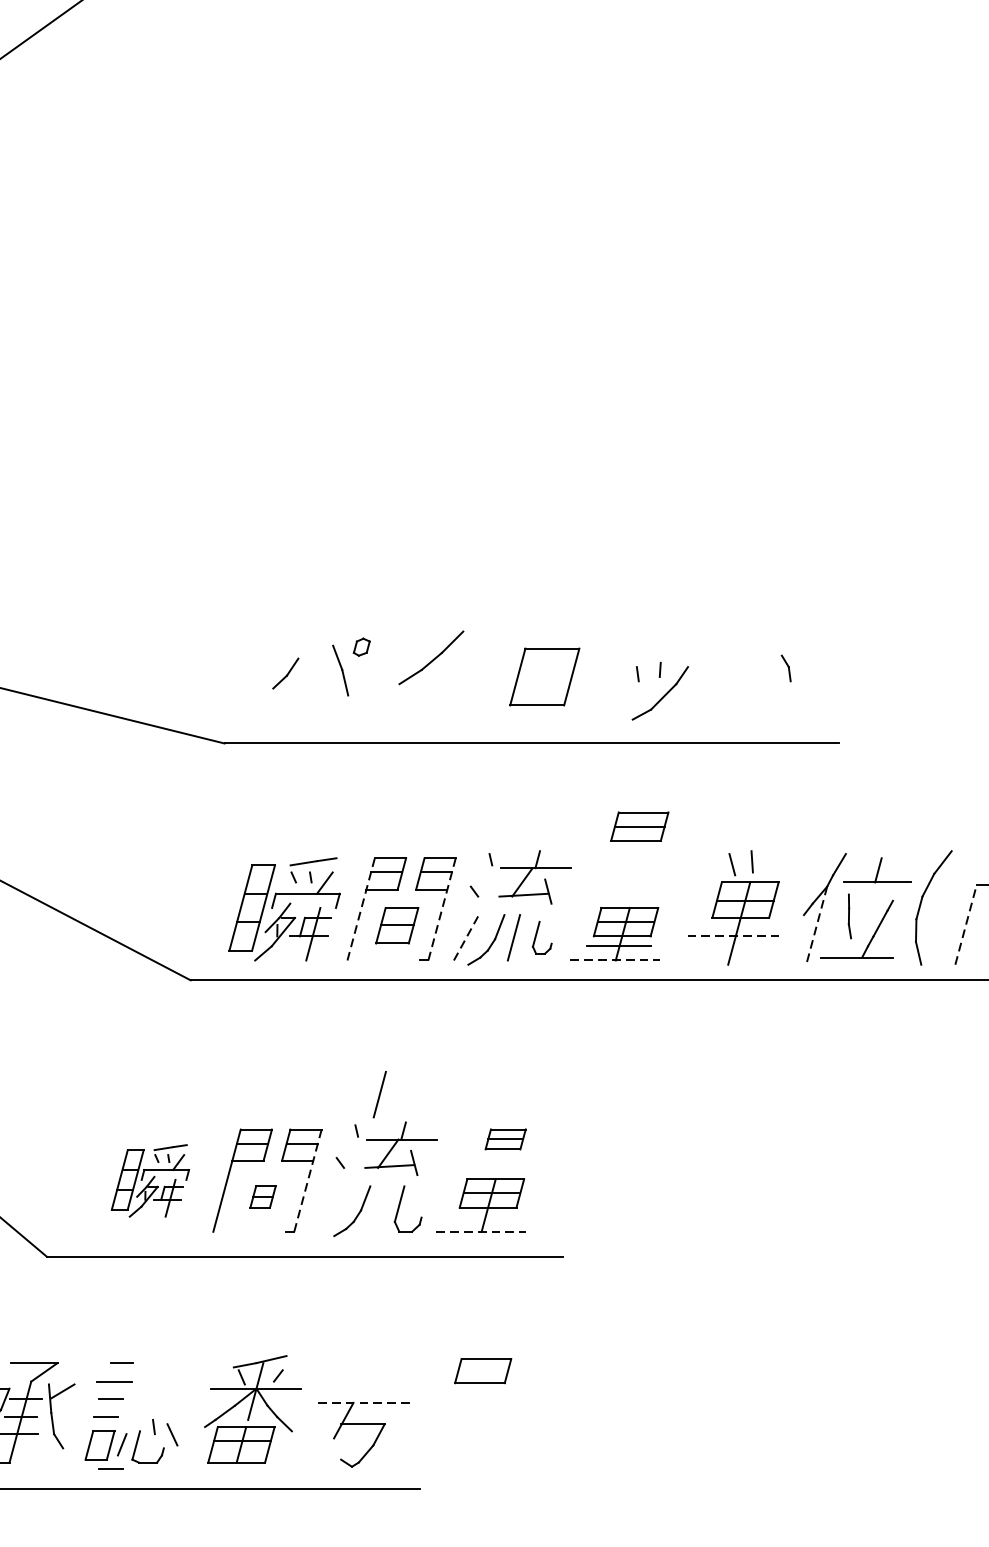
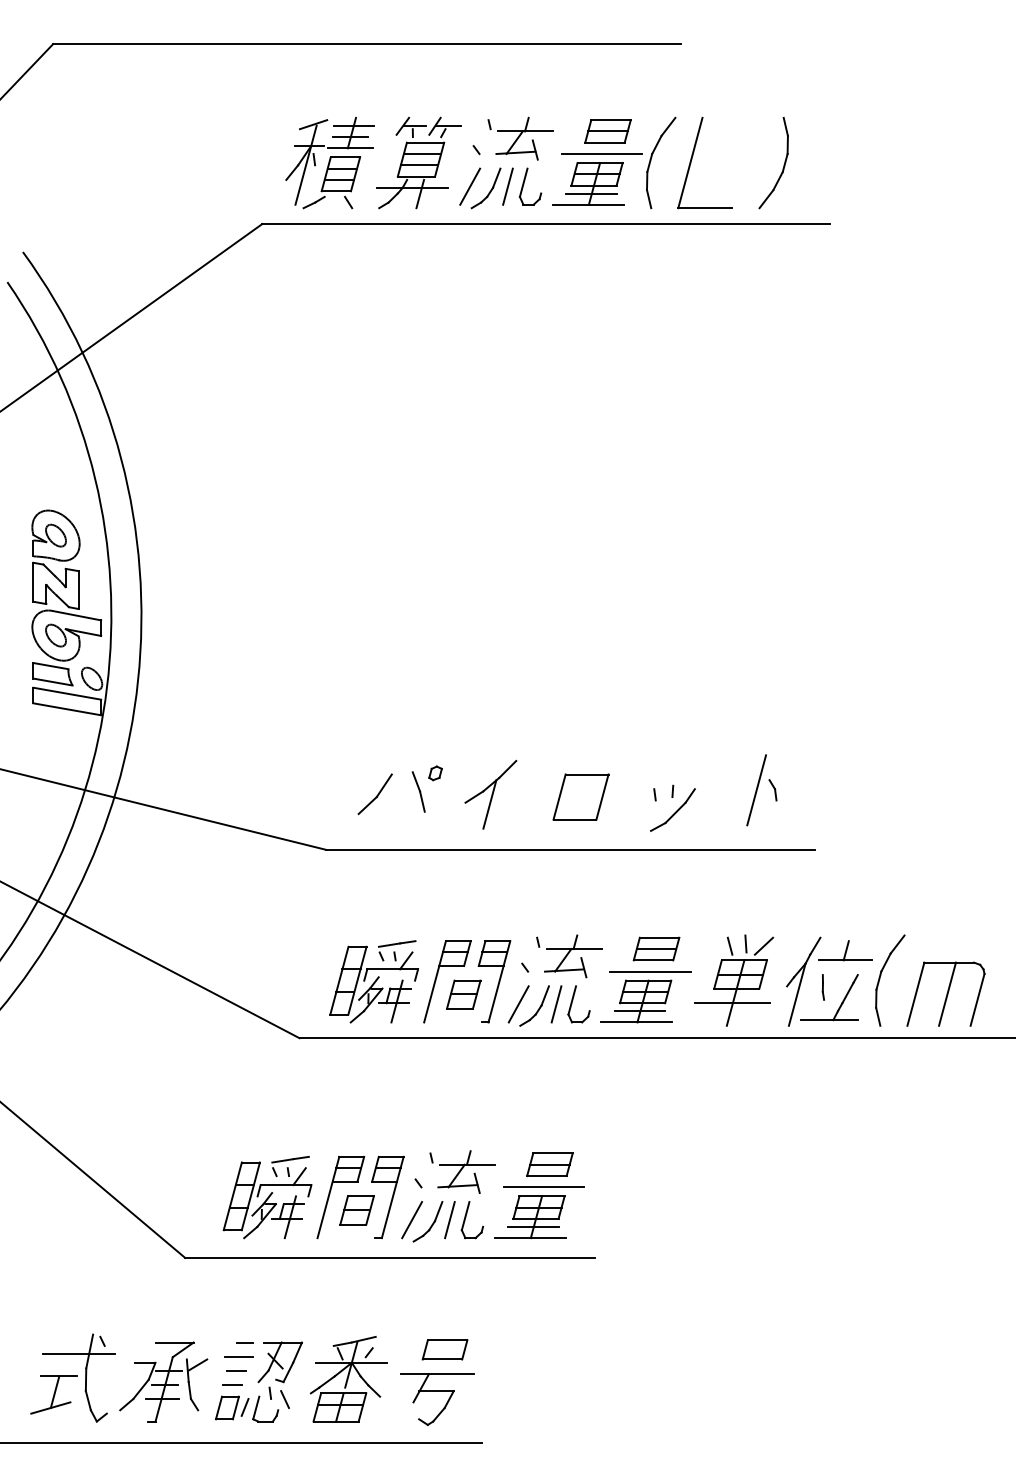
line: (765, 668) -> (756, 790), added
part: (284, 673) -> (374, 794), size x1.67
line: (429, 686) -> (489, 804), added
part: (639, 825) -> (656, 948), moved
line: (774, 863) -> (763, 945), added
line: (632, 896) -> (650, 971), added
line: (361, 909) -> (435, 981), dashed -> solid
line: (442, 910) -> (499, 982), dashed -> solid
part: (848, 916) -> (822, 987), size x0.71
line: (965, 925) -> (915, 994), dashed -> solid
line: (817, 926) -> (797, 995), dashed -> solid
line: (735, 936) -> (732, 1003), dashed -> solid
line: (466, 937) -> (518, 1004), dashed -> solid
part: (541, 937) -> (578, 1004), size x1.43
line: (614, 960) -> (636, 1022), dashed -> solid
line: (379, 1095) -> (449, 1220), moved
part: (505, 1139) -> (549, 1164), size x1.43
line: (497, 1168) -> (543, 1187), added
part: (150, 1180) -> (267, 1197), size x1.43
line: (307, 1180) -> (392, 1197), dashed -> solid
part: (262, 1197) -> (356, 1210), size x1.67
line: (332, 1209) -> (412, 1220), added
line: (483, 1217) -> (532, 1226), added
line: (481, 1232) -> (530, 1238), dashed -> solid
part: (482, 1370) -> (444, 1349), moved
part: (165, 1388) -> (279, 1362), added
line: (364, 1403) -> (437, 1374), dashed -> solid
line: (111, 1468) -> (236, 1426), removed

